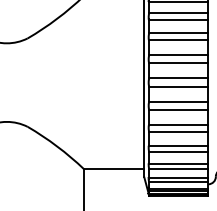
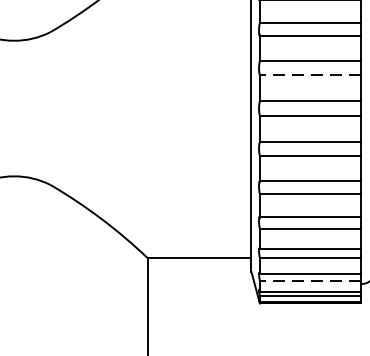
line: (178, 63) -> (310, 75), solid -> dashed
line: (178, 182) -> (310, 280), solid -> dashed

